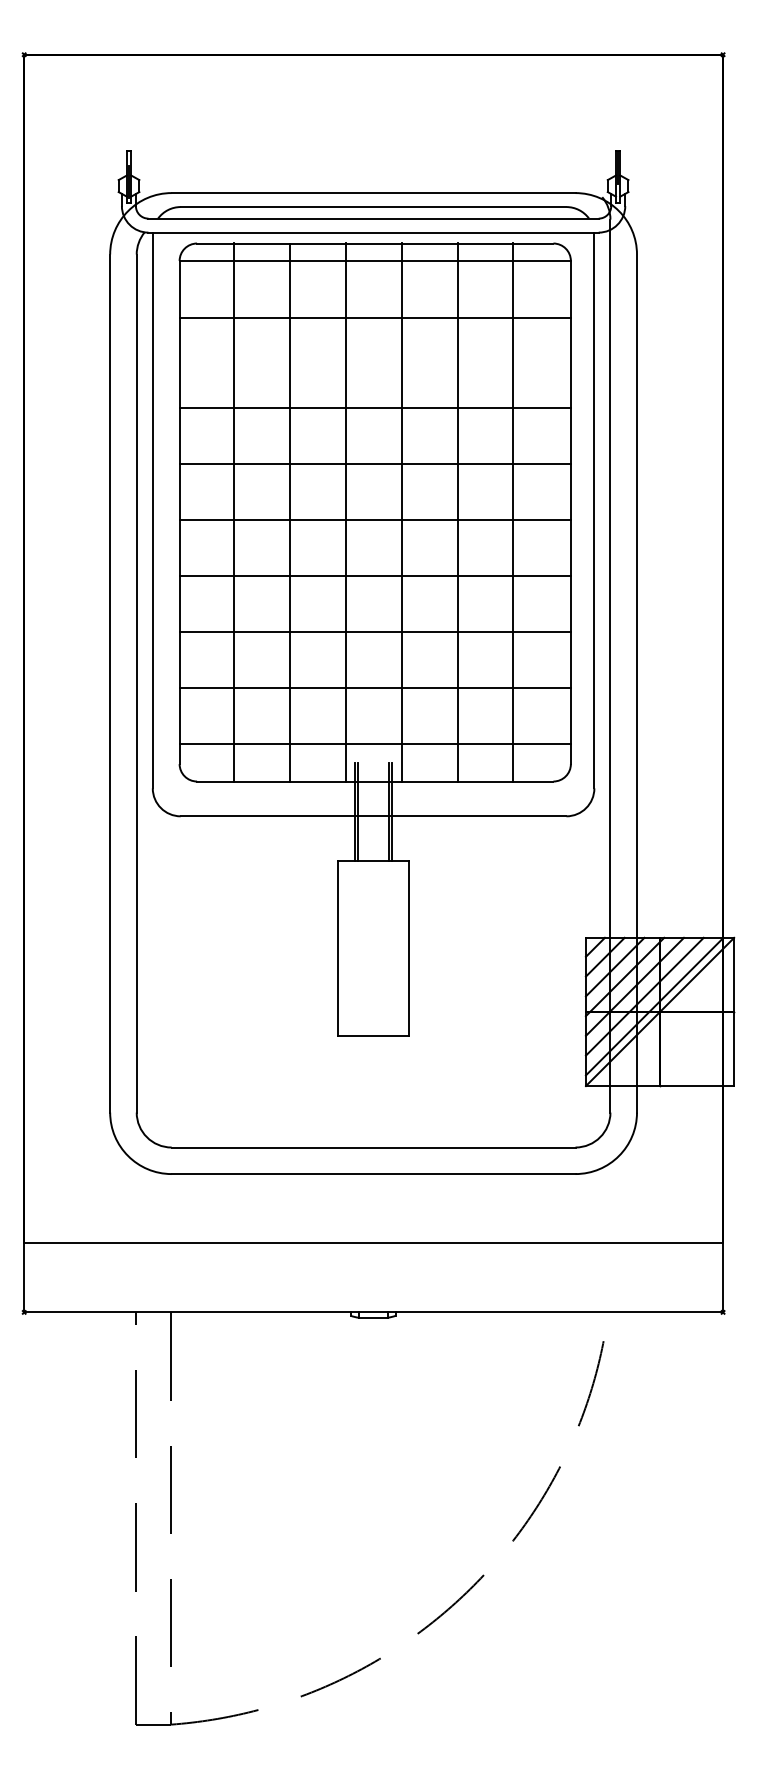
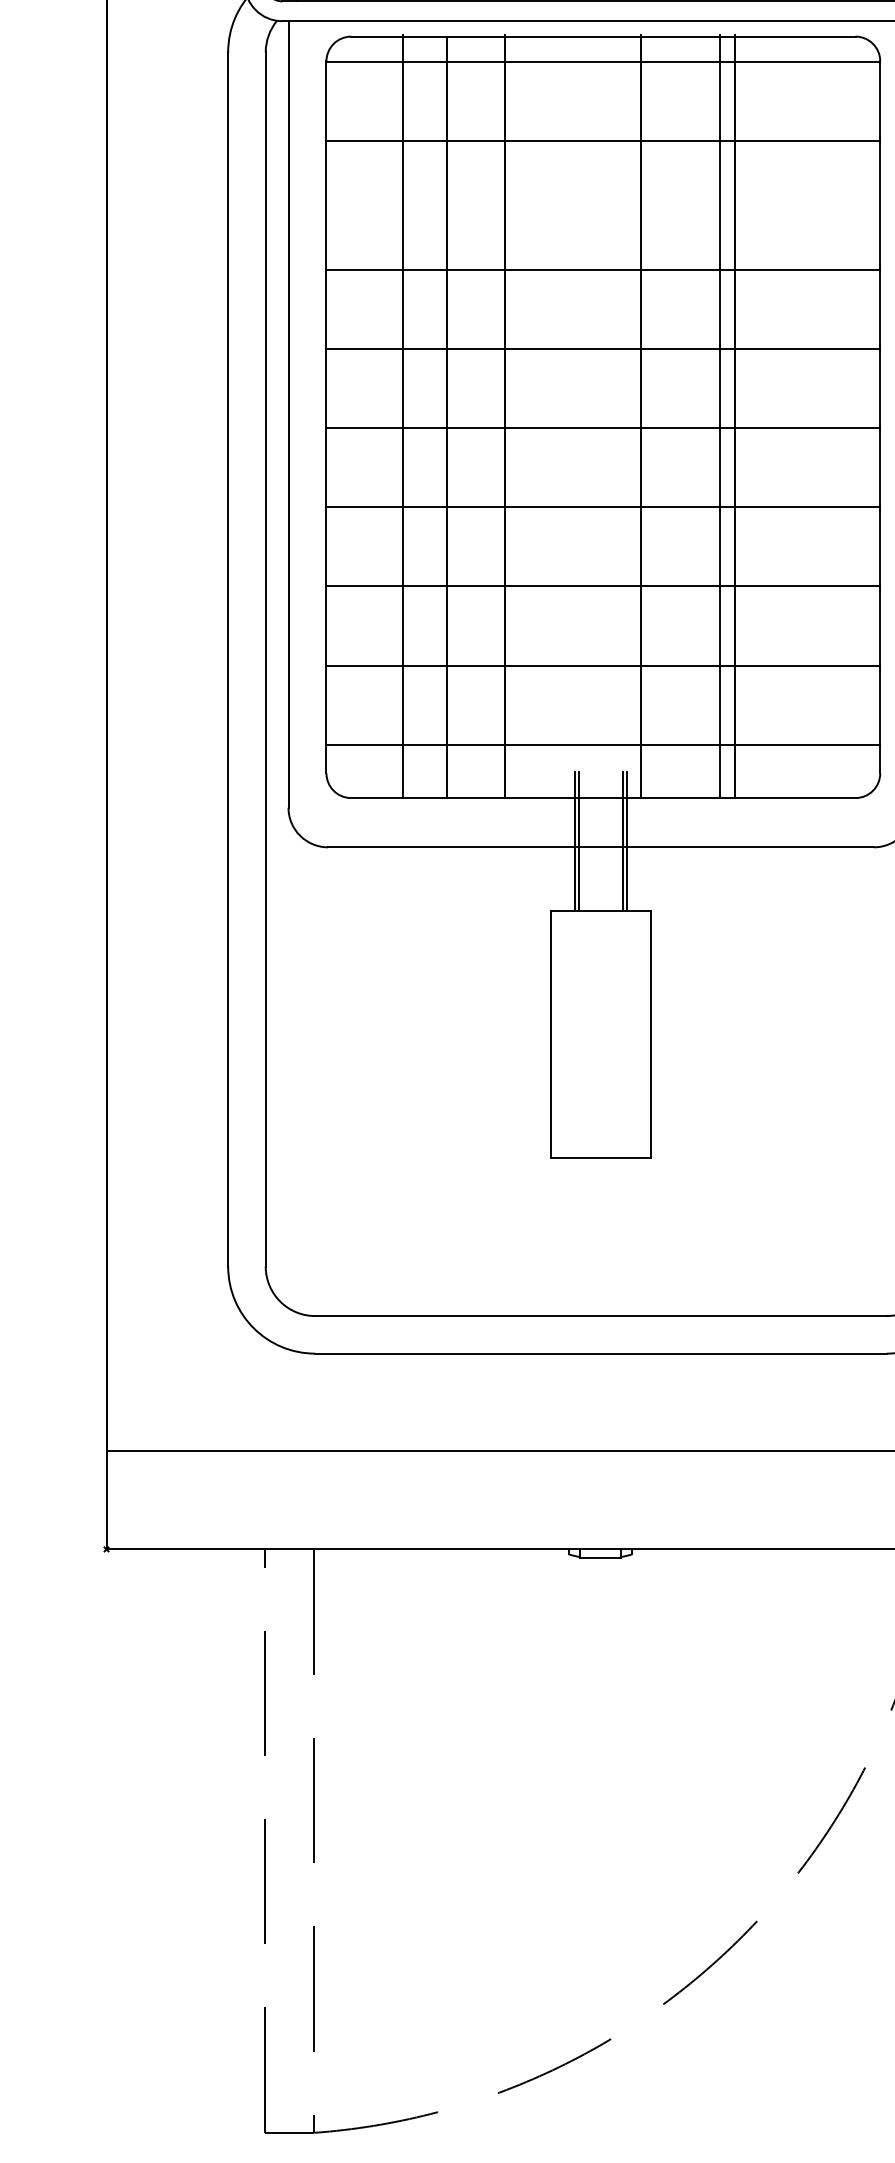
line: (345, 511) -> (504, 415), moved
line: (513, 511) -> (735, 415), moved
line: (289, 512) -> (446, 417), moved

